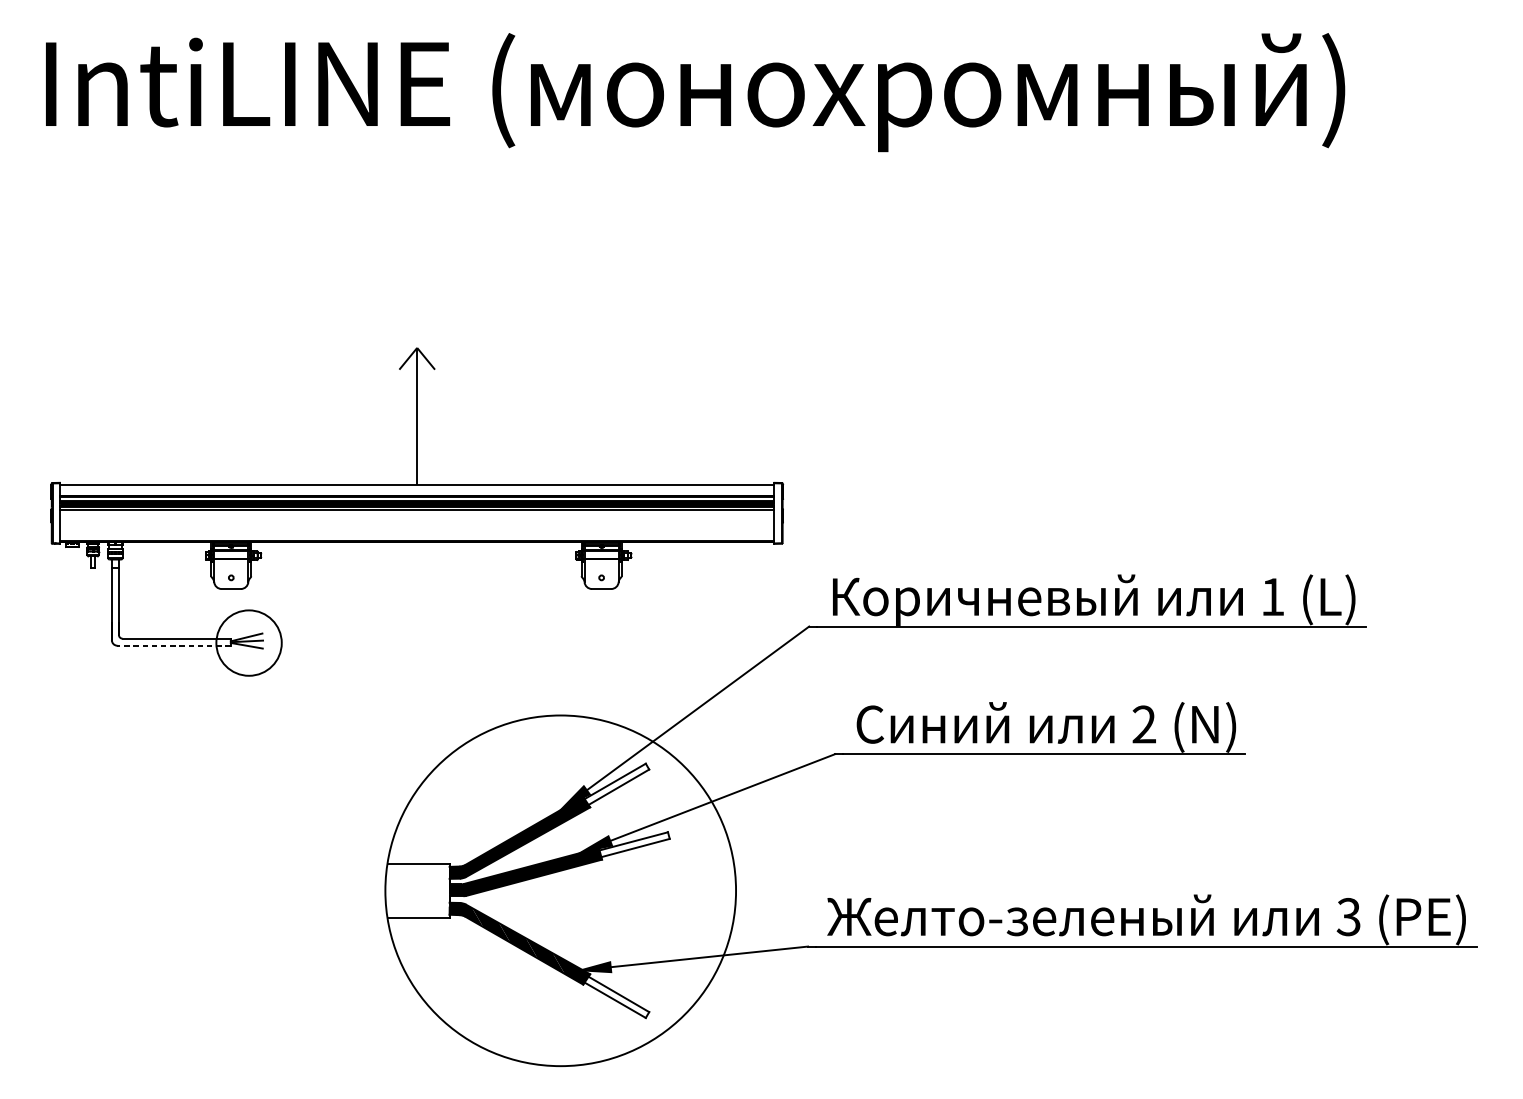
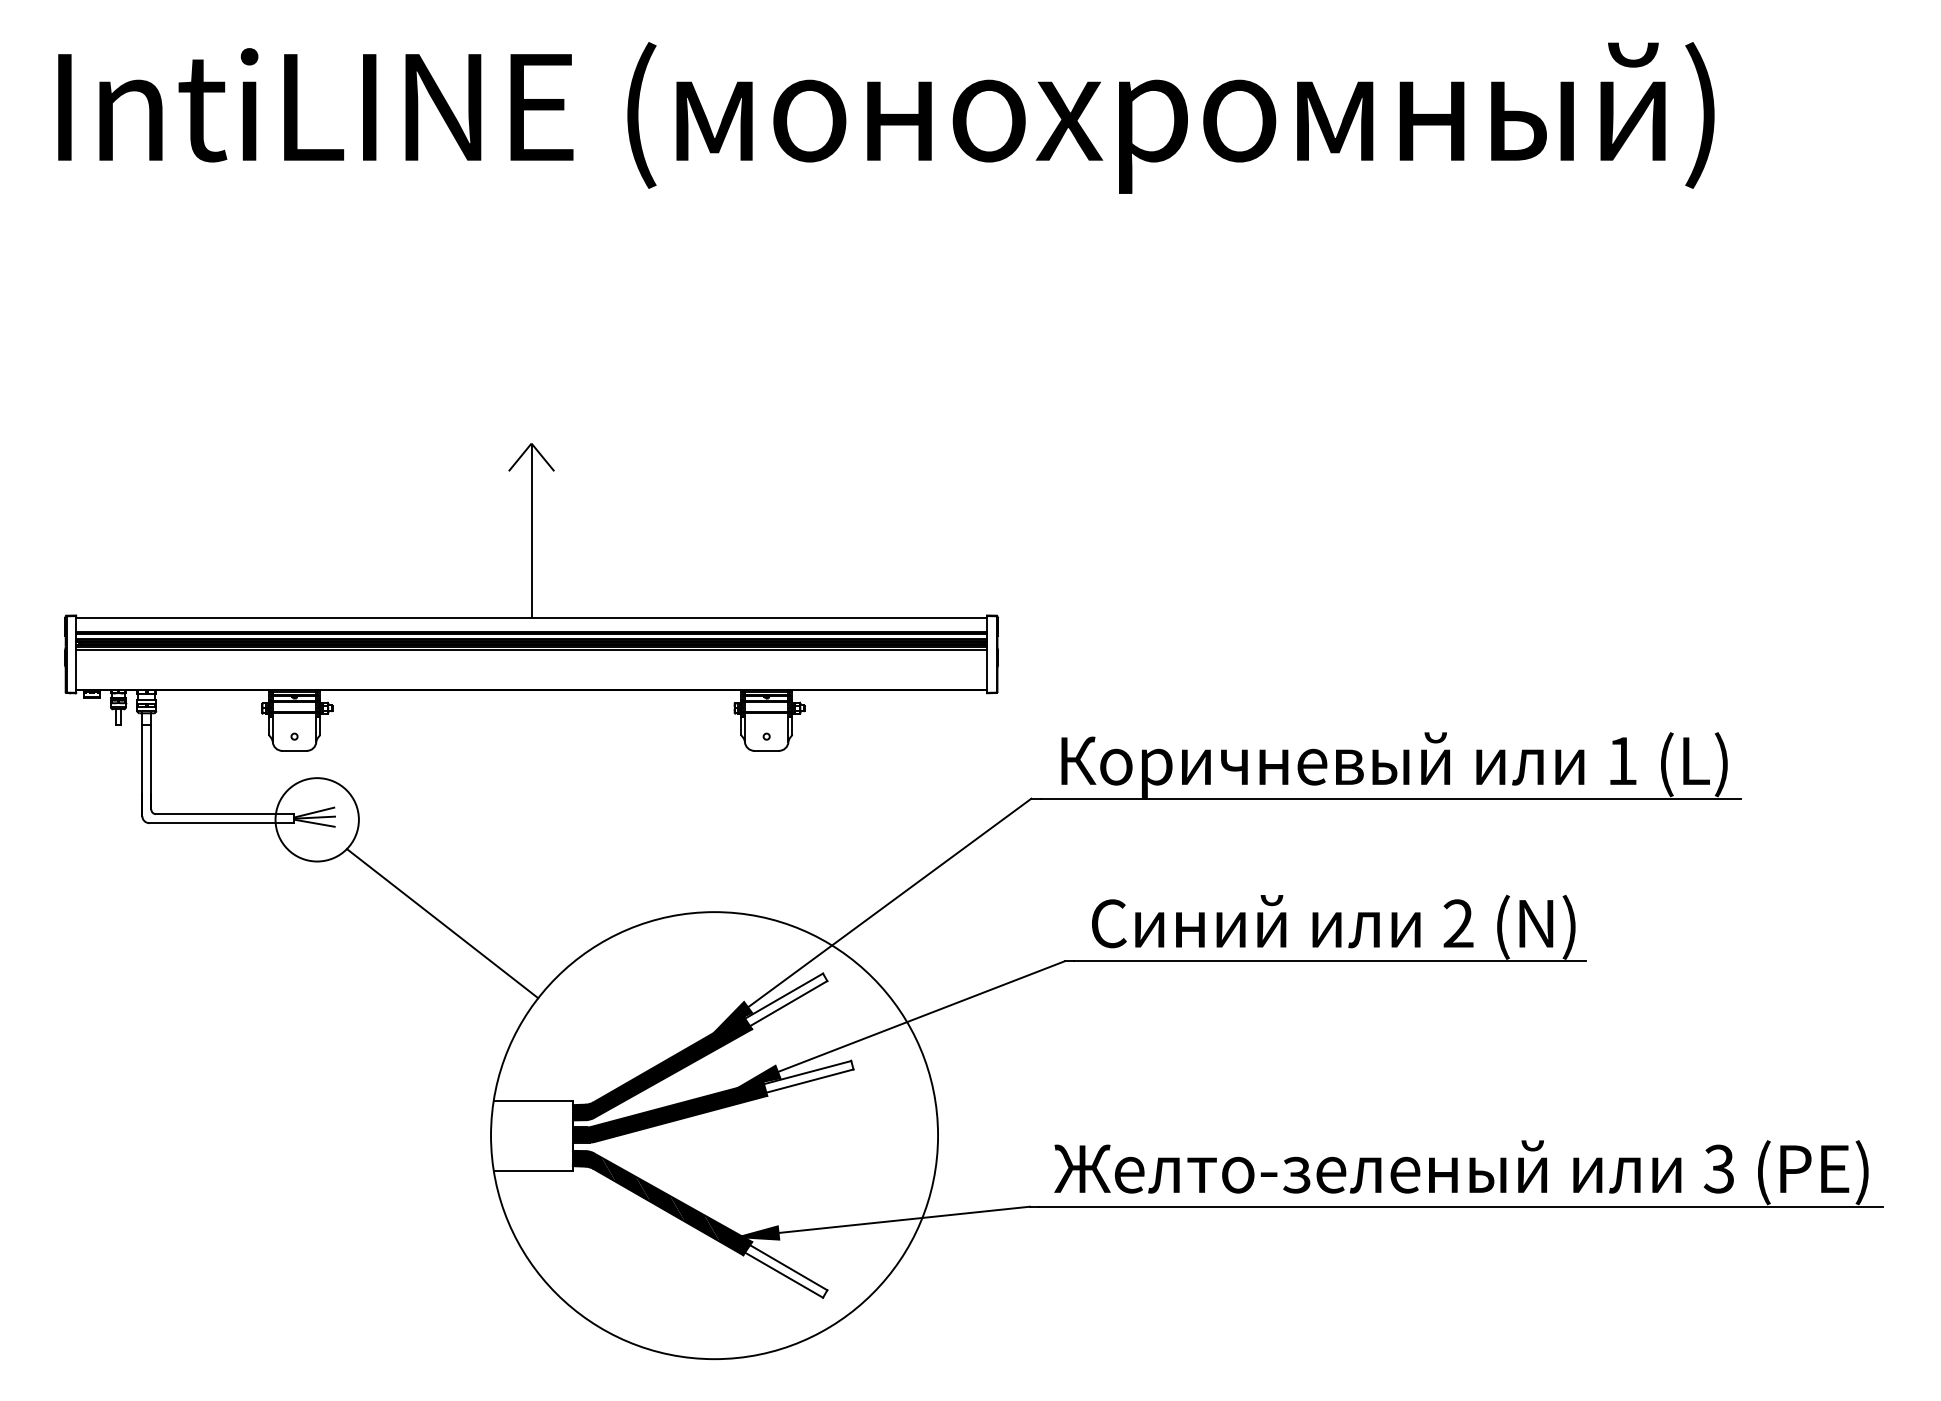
line: (173, 645) -> (221, 823), dashed -> solid
line: (347, 724) -> (442, 923), added

